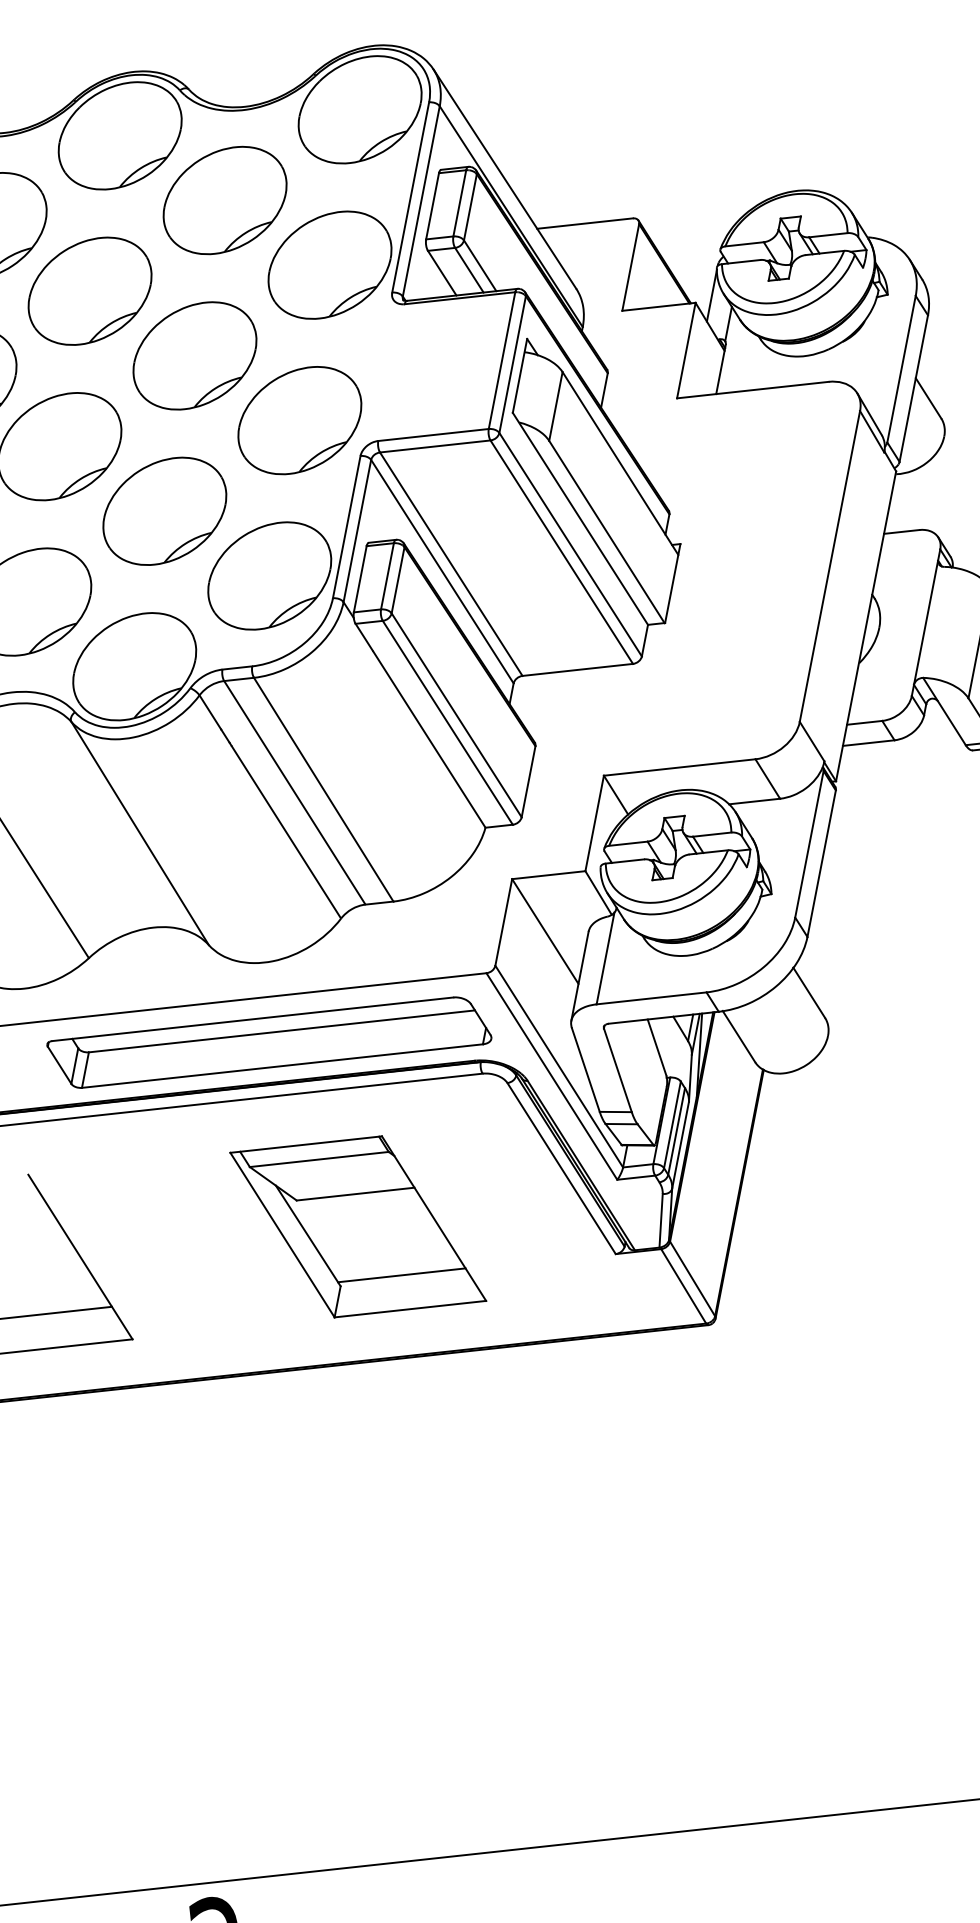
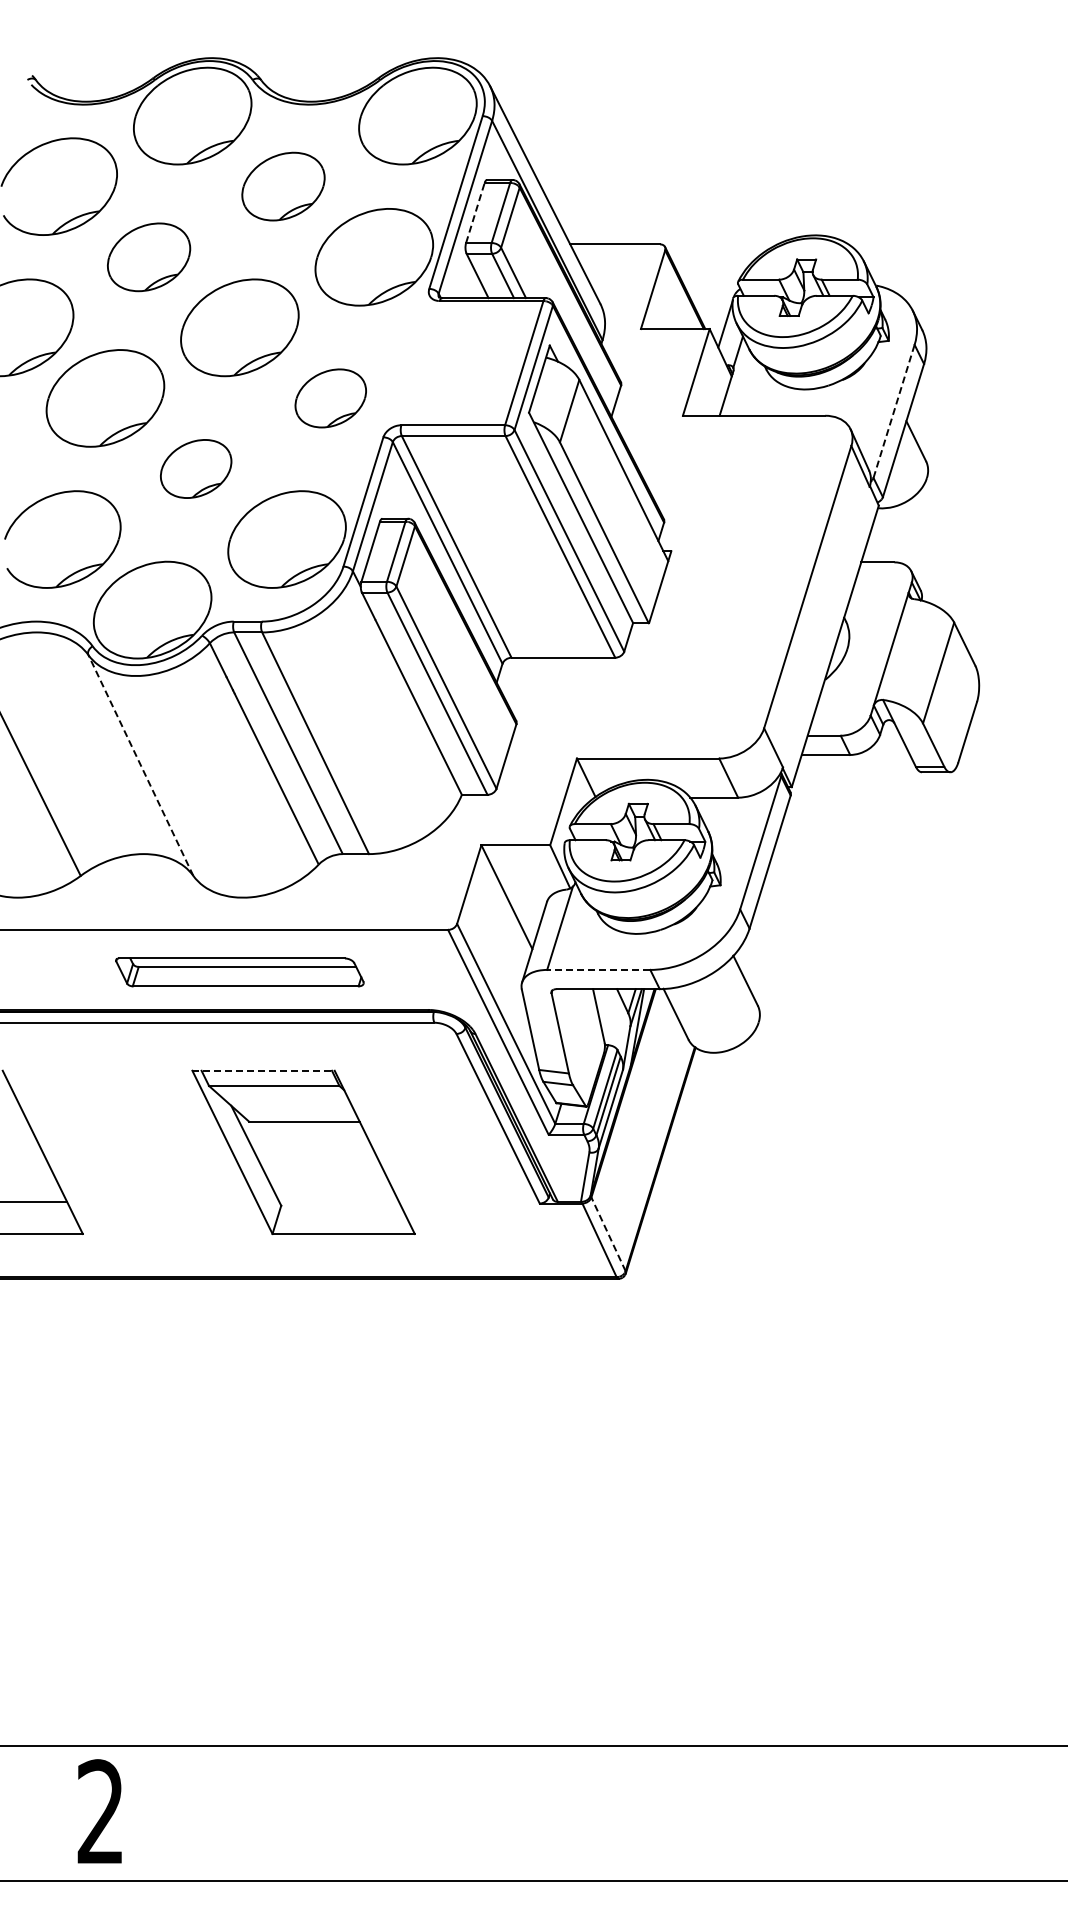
part: (225, 200) -> (283, 186), size x0.7
line: (432, 205) -> (475, 212), solid -> dashed
part: (89, 291) -> (148, 257), size x0.7
line: (901, 369) -> (894, 411), solid -> dashed
part: (299, 420) -> (330, 398), size x0.6
part: (163, 510) -> (195, 468), size x0.6
line: (139, 833) -> (140, 765), solid -> dashed
line: (651, 997) -> (598, 969), solid -> dashed
part: (269, 1042) -> (239, 972), size x0.6
line: (307, 1144) -> (264, 1070), solid -> dashed
line: (401, 1275) -> (338, 1201), removed
line: (692, 1279) -> (608, 1234), solid -> dashed

